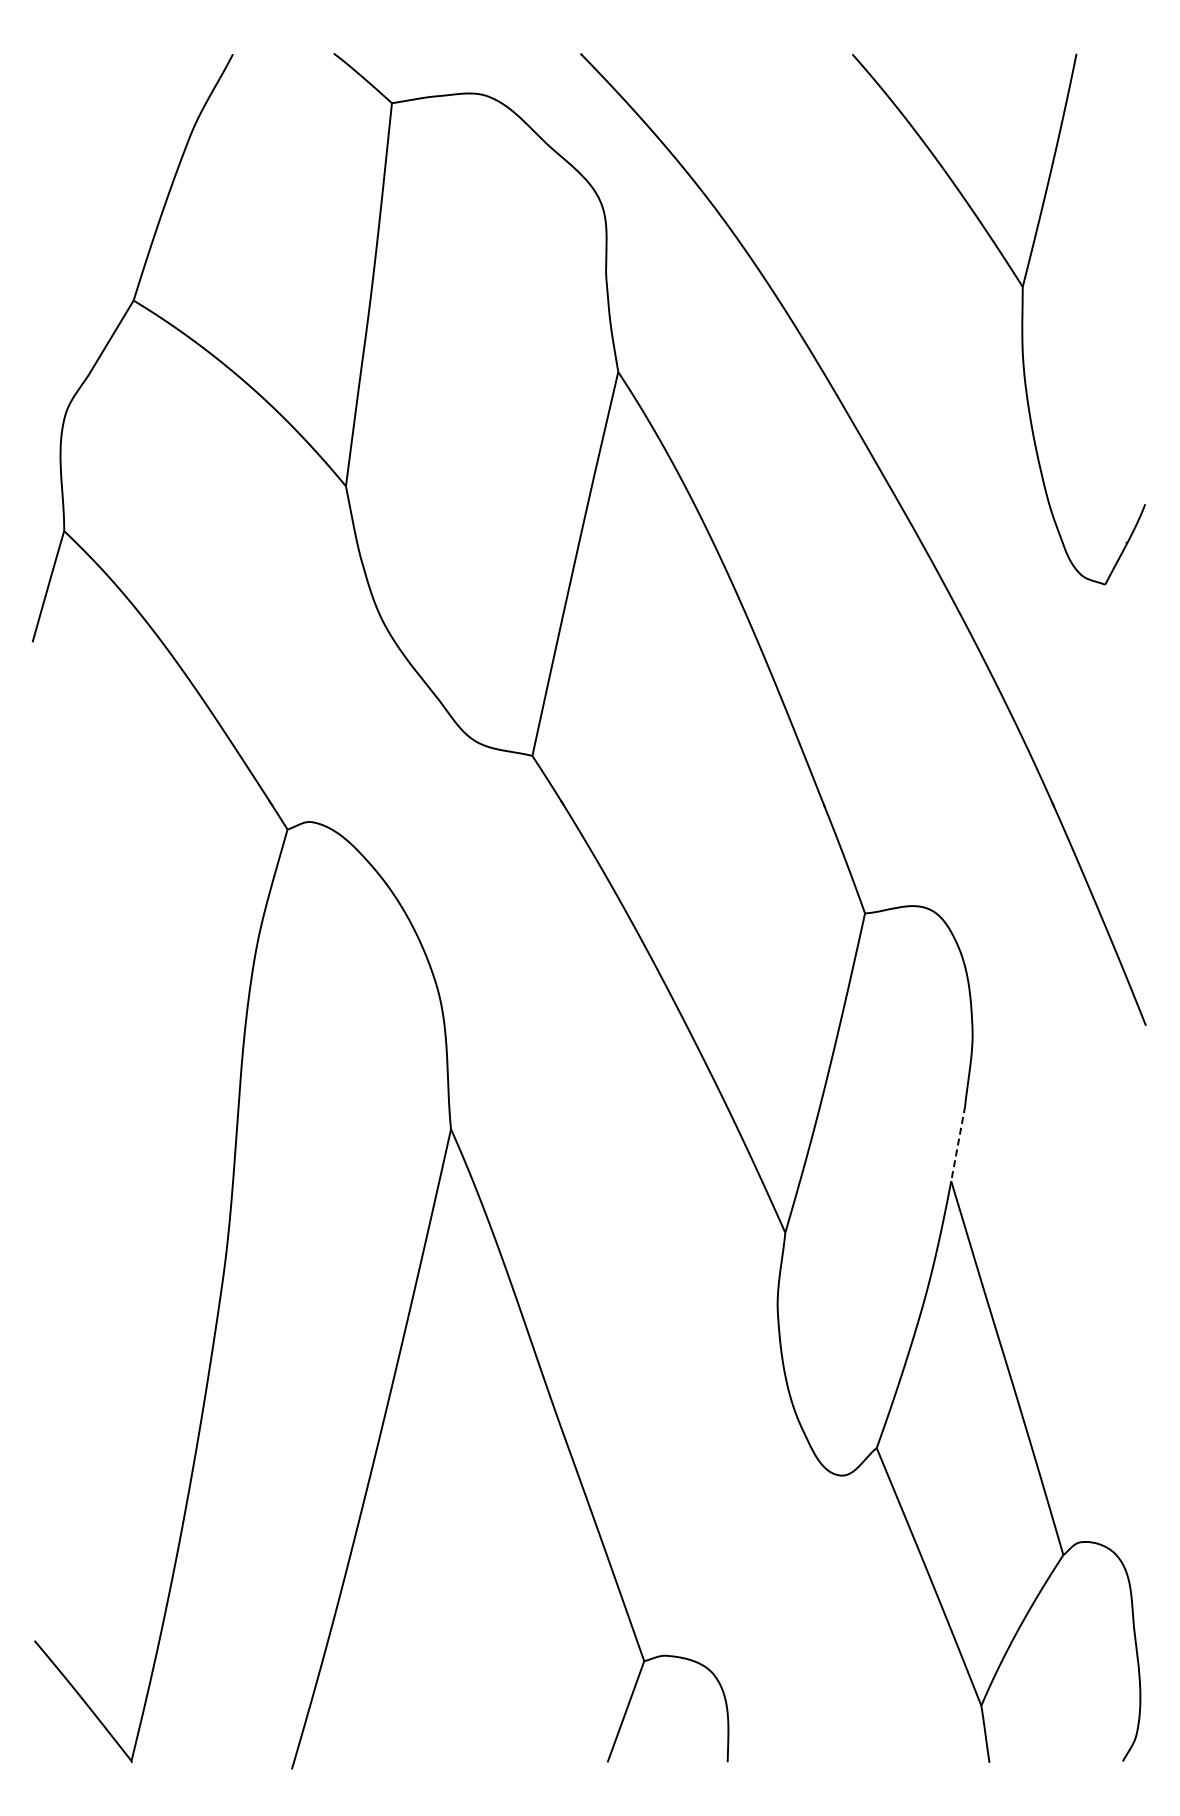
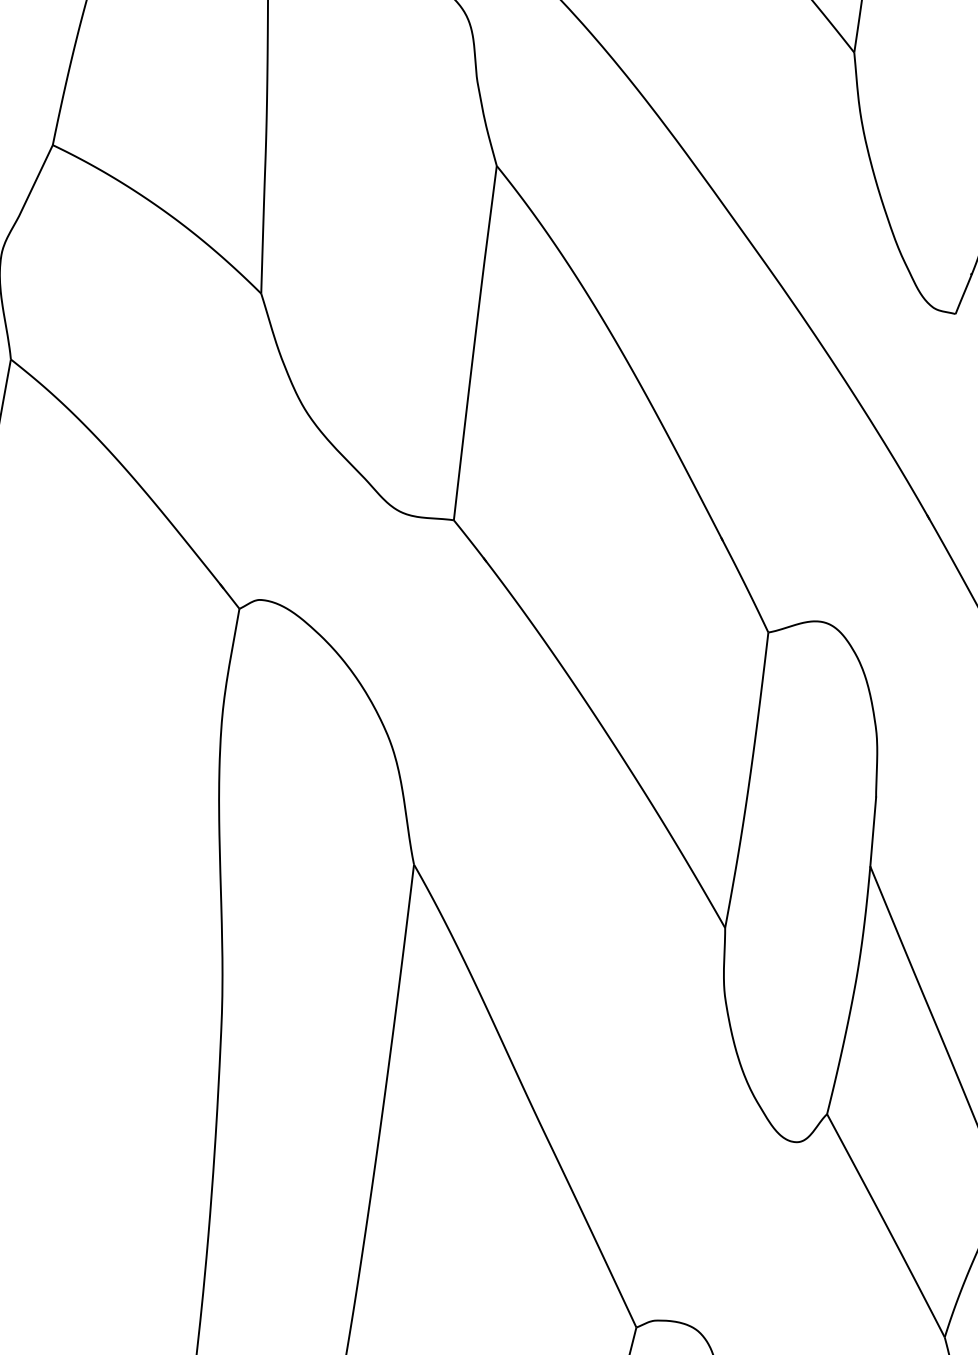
line: (958, 1144) -> (873, 832), dashed -> solid

